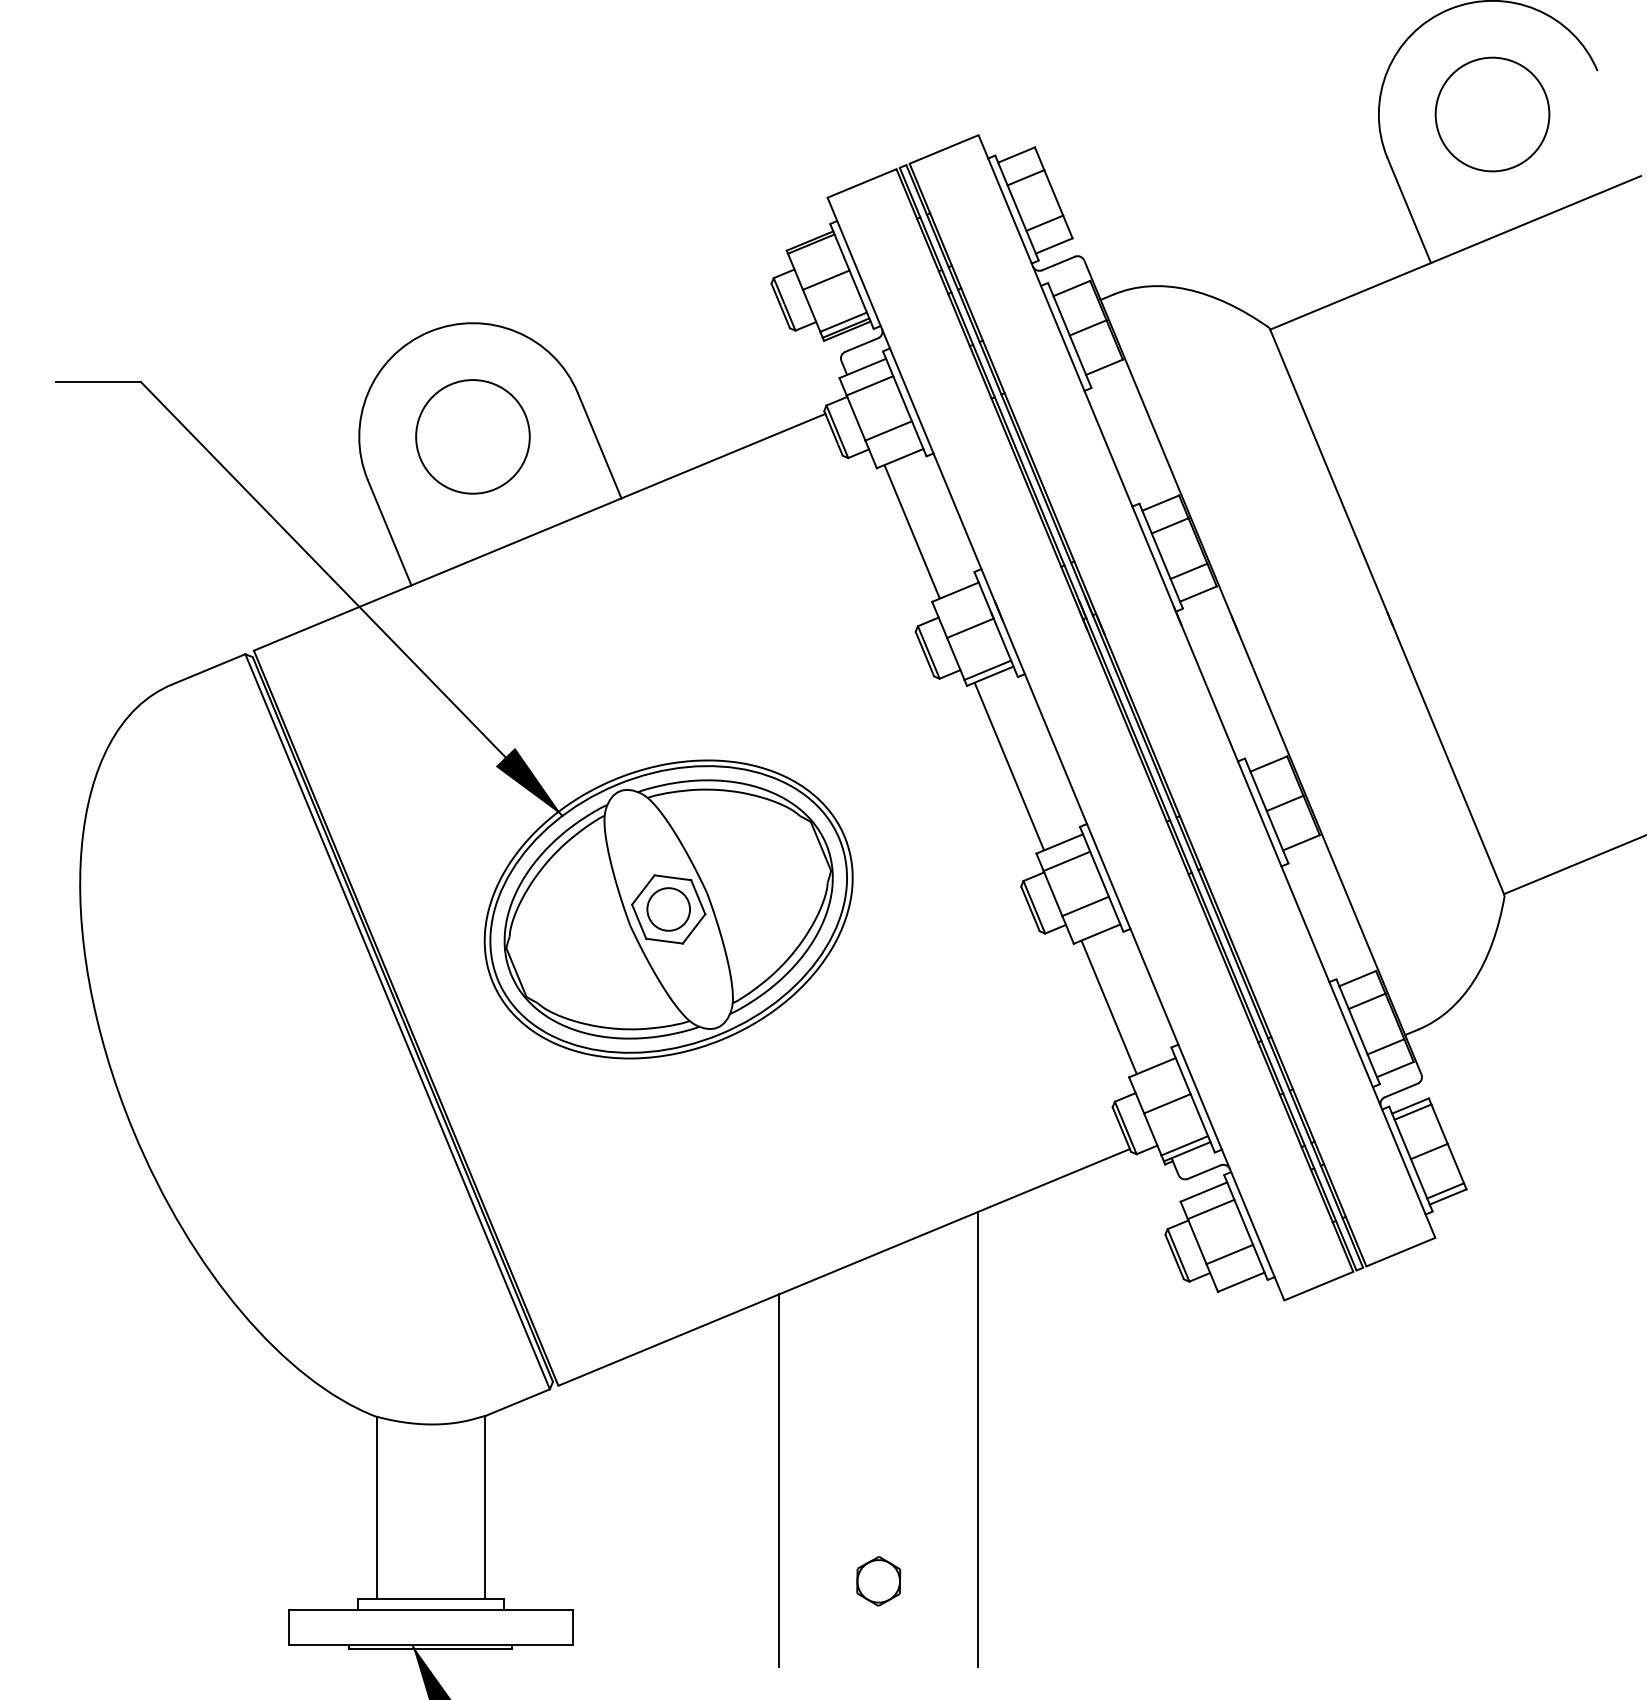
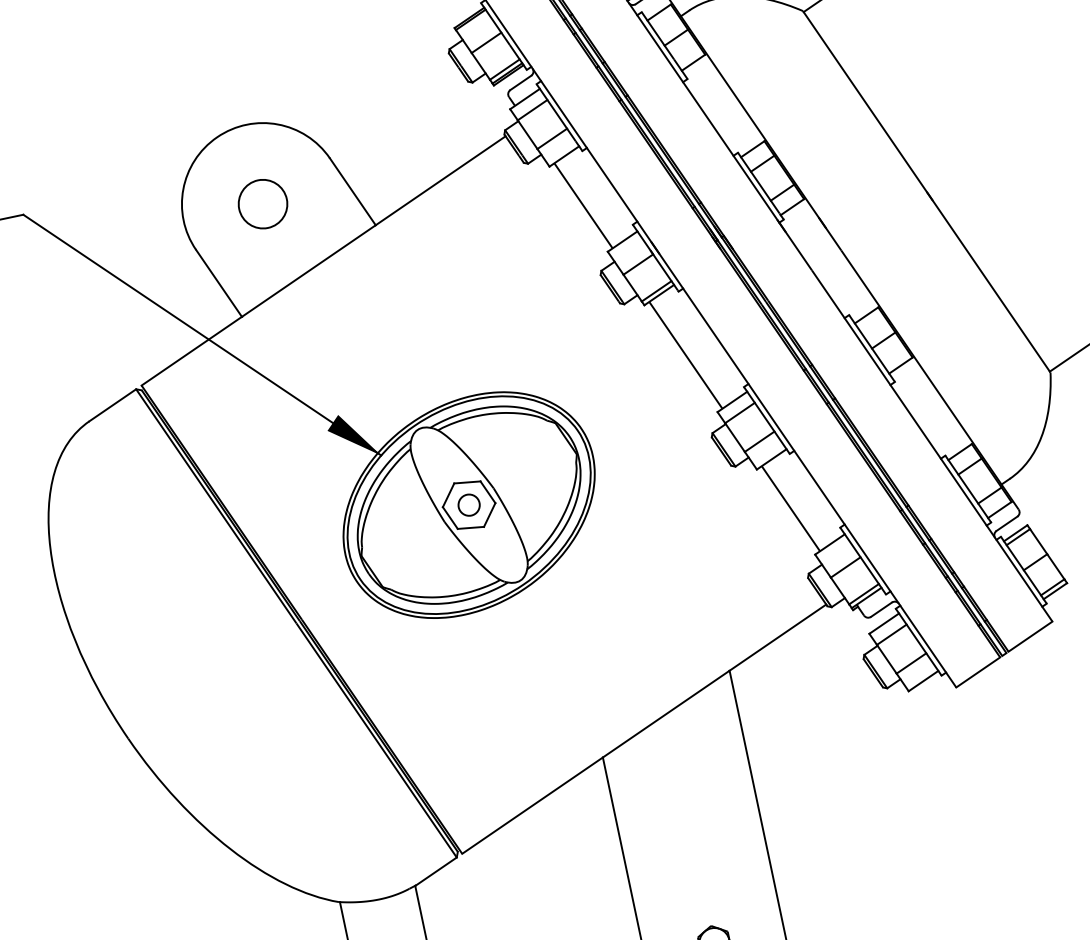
circle: (472, 436) -> (262, 203), size x0.6
circle: (668, 909) -> (469, 505), size x0.7

